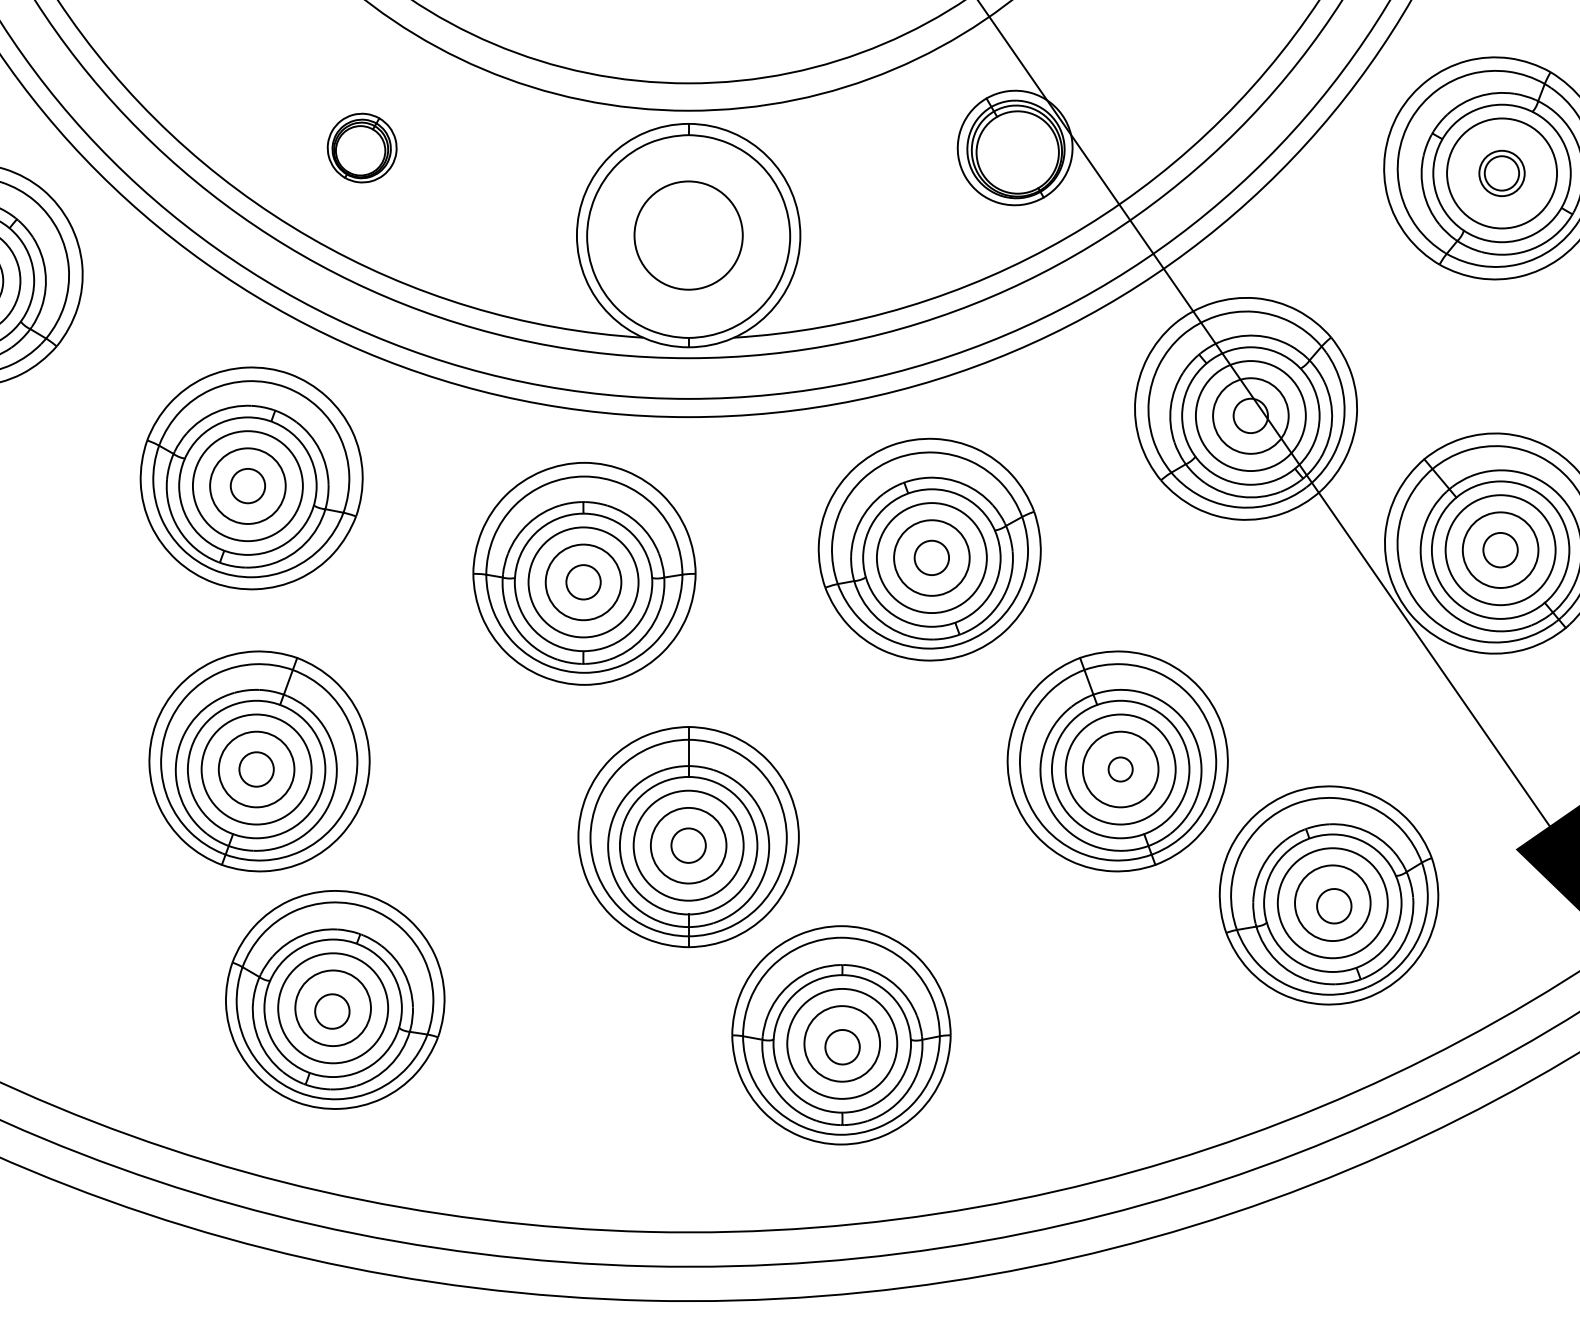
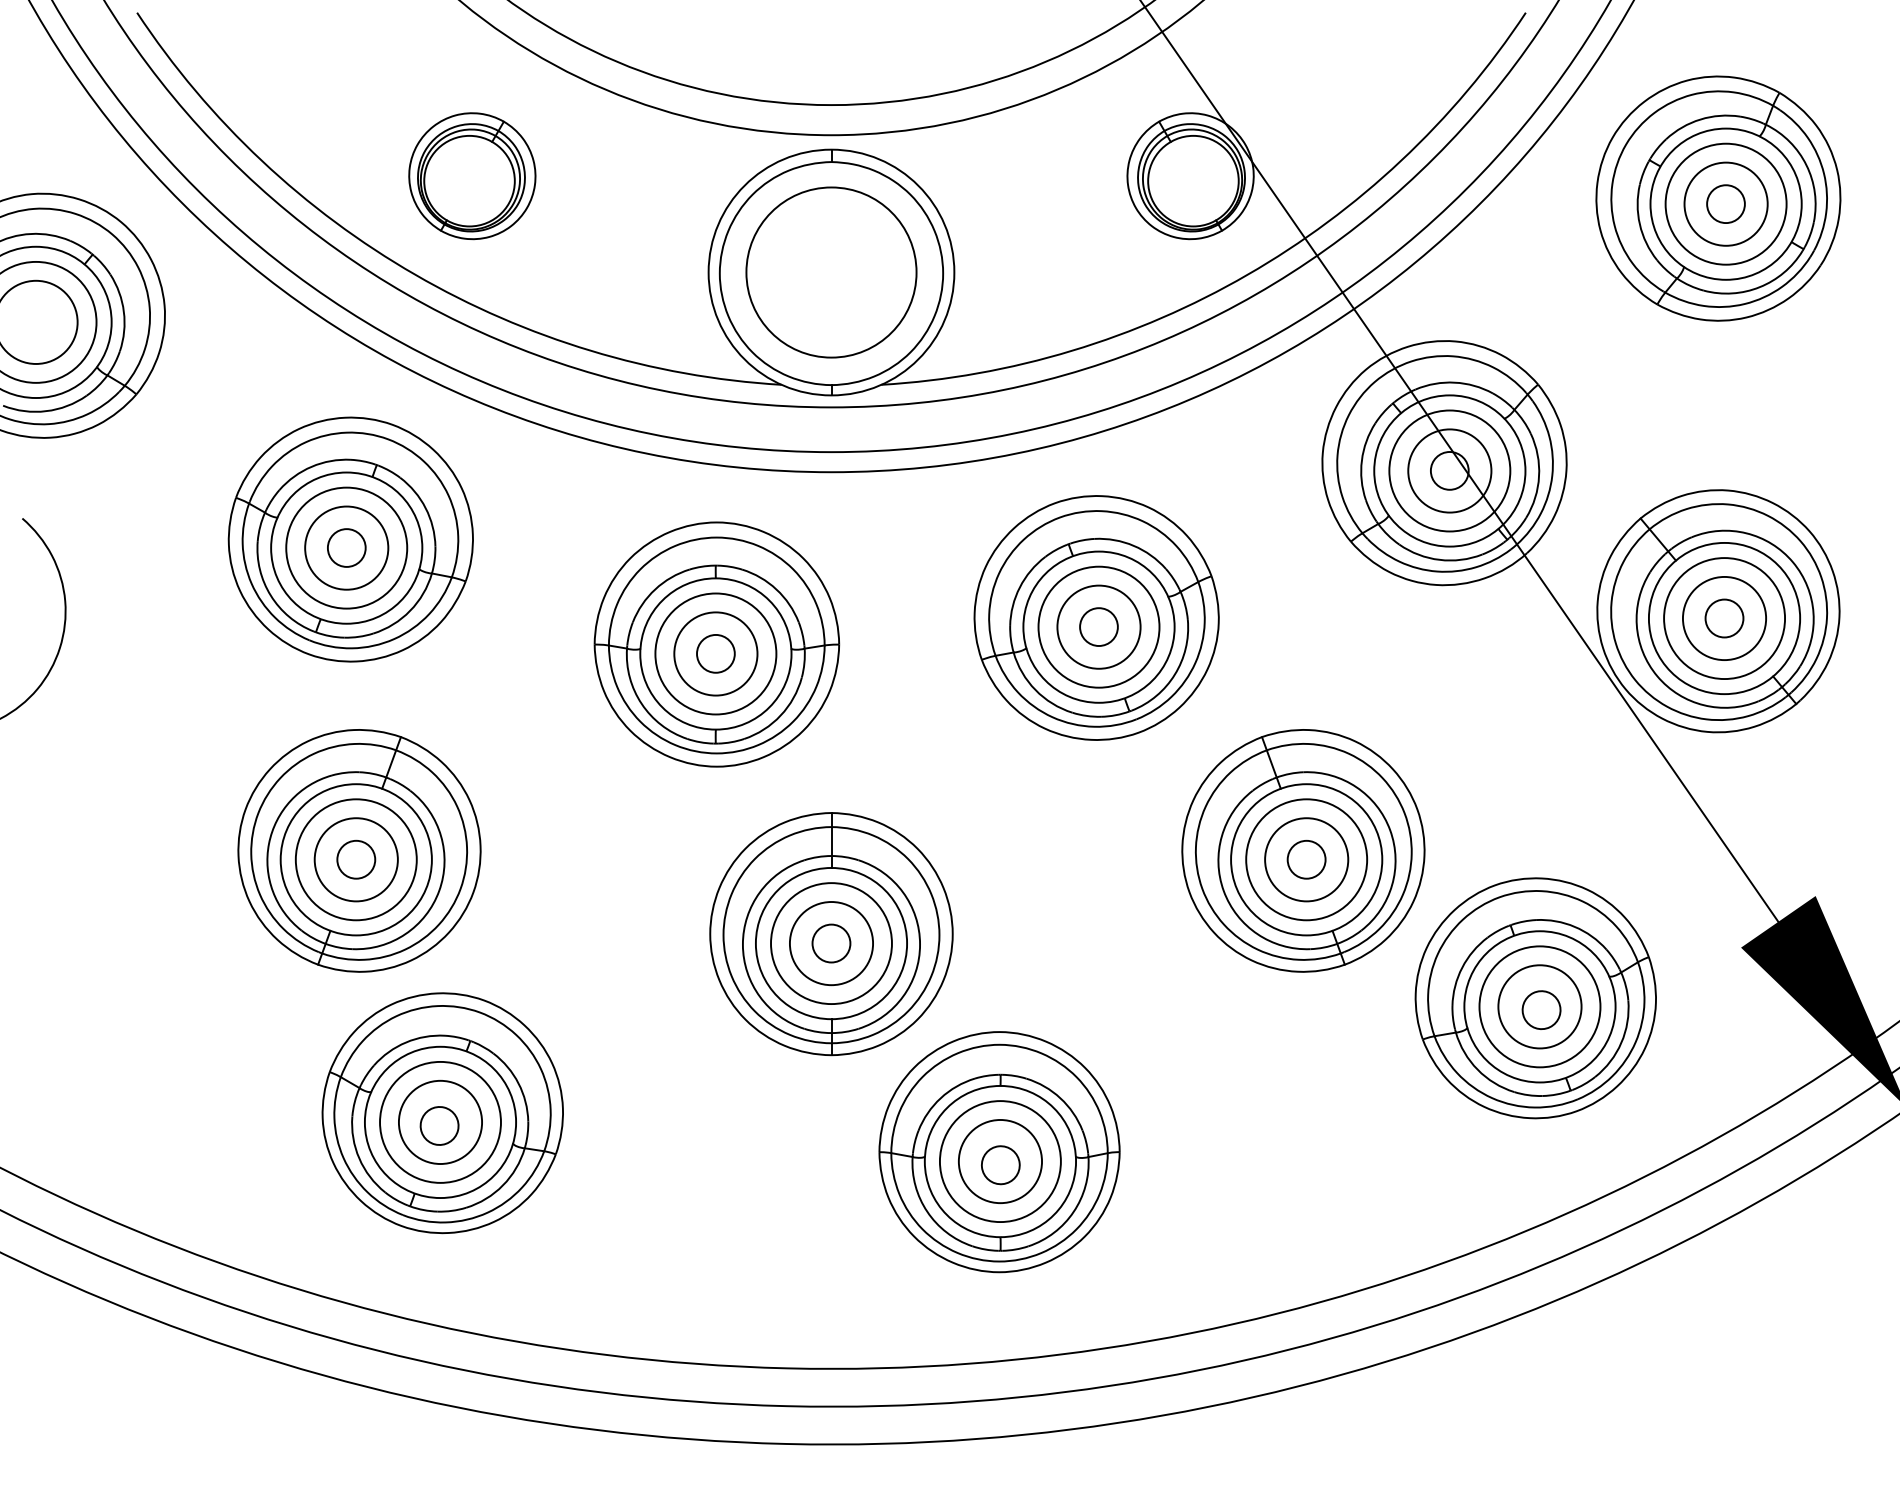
part: (362, 148) -> (472, 176), size x1.67
circle: (1501, 172) -> (1725, 203), size x1.67
circle: (688, 235) -> (831, 272), size x1.43
circle: (1120, 769) -> (1306, 859), size x1.43

